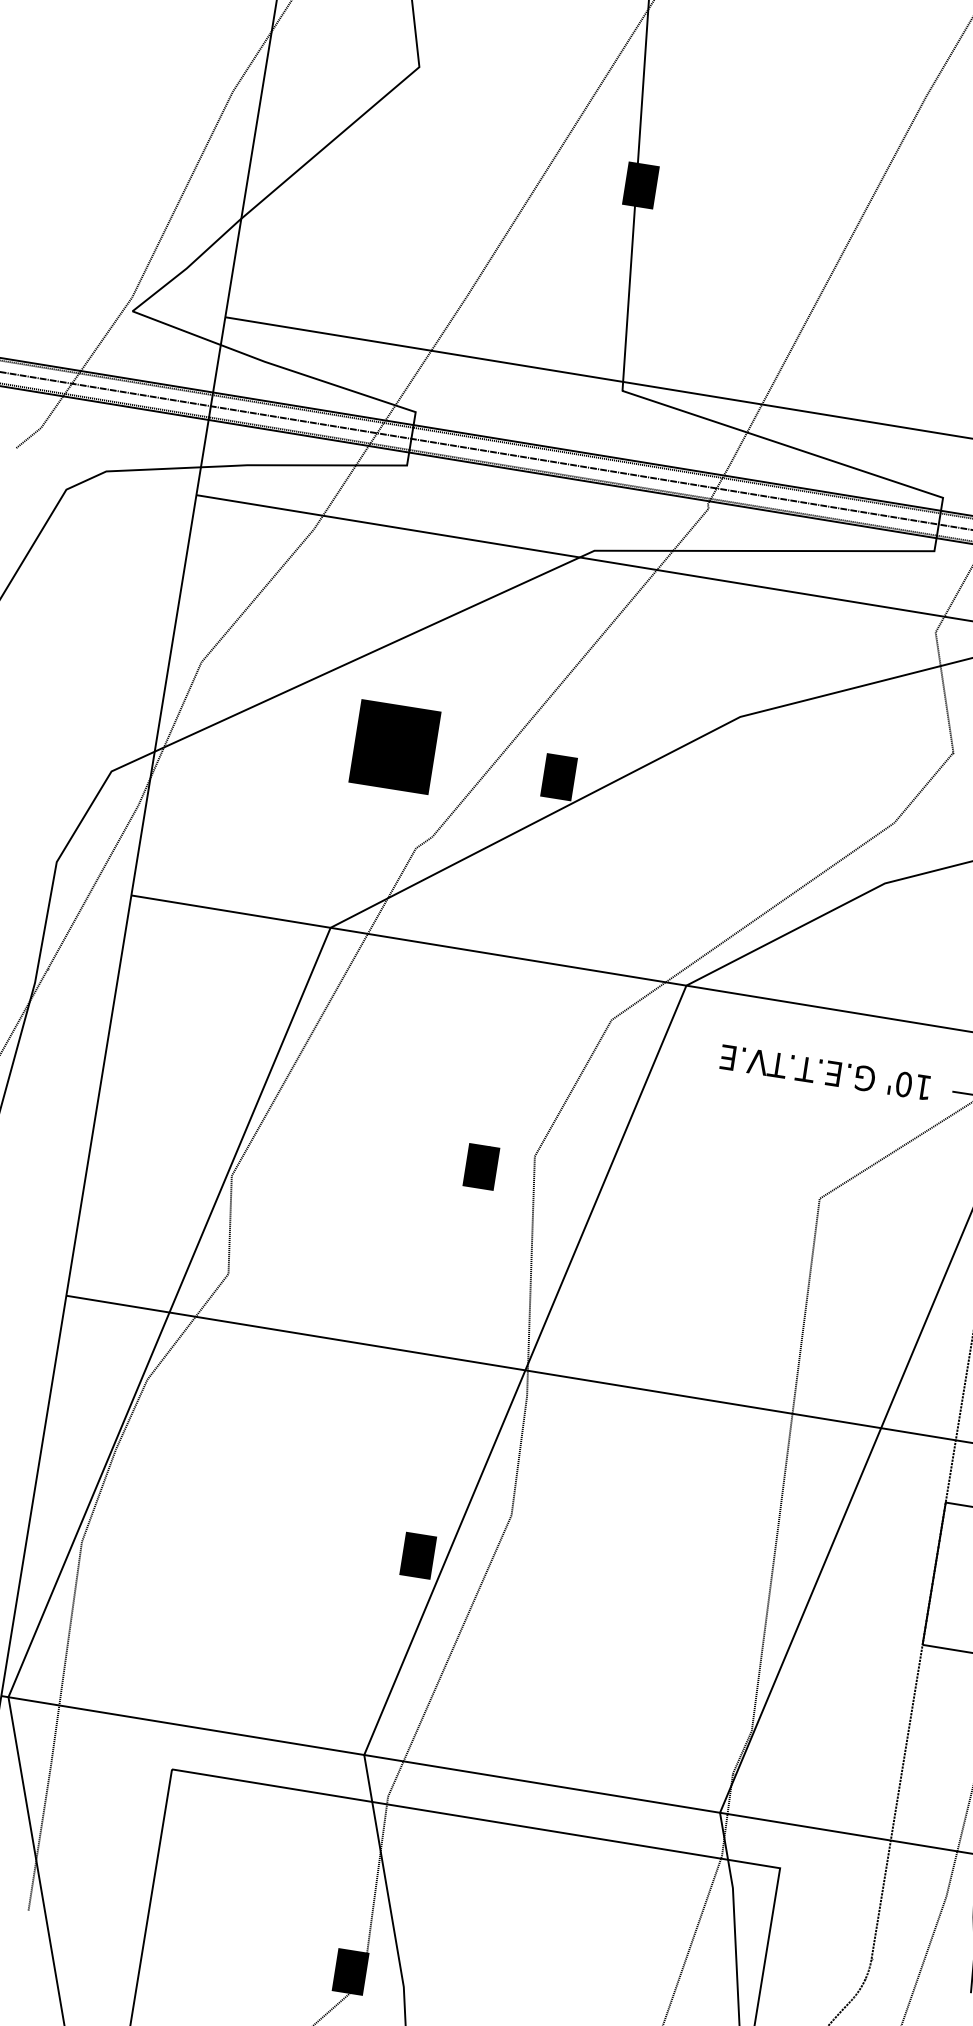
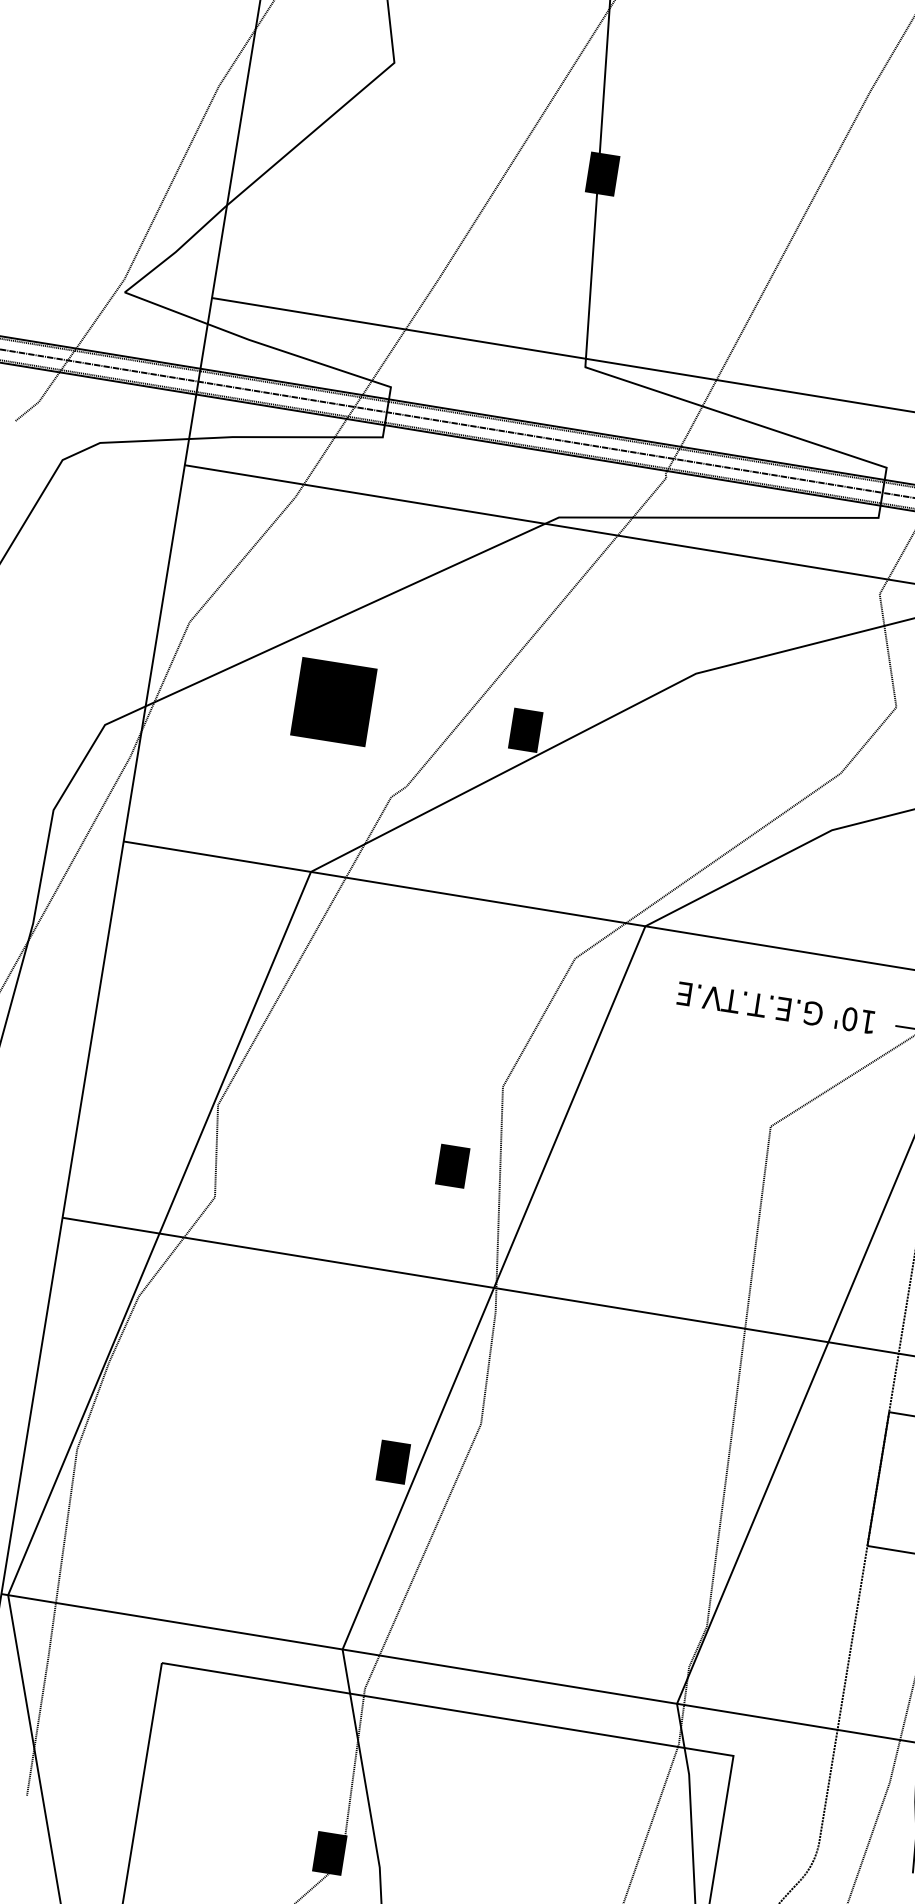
text: (394, 746) -> (333, 701), moved
text: (481, 1166) -> (452, 1165), moved

